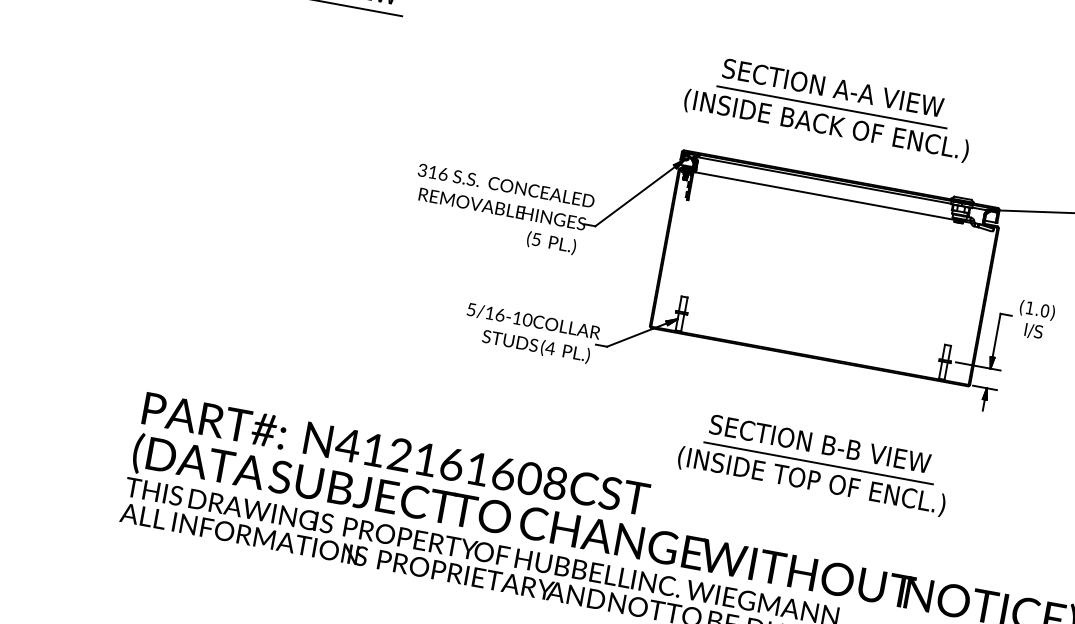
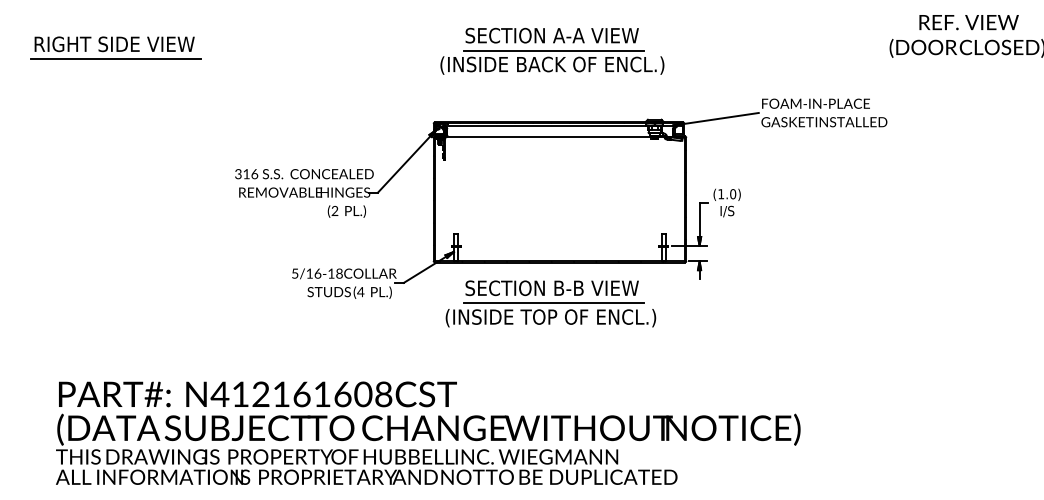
part: (830, 106) -> (552, 50), moved
text: (536, 238) -> (334, 210), (5 -> (2
text: (527, 319) -> (339, 273), 5/16-10 -> 5/16-18
part: (814, 462) -> (550, 303), moved

